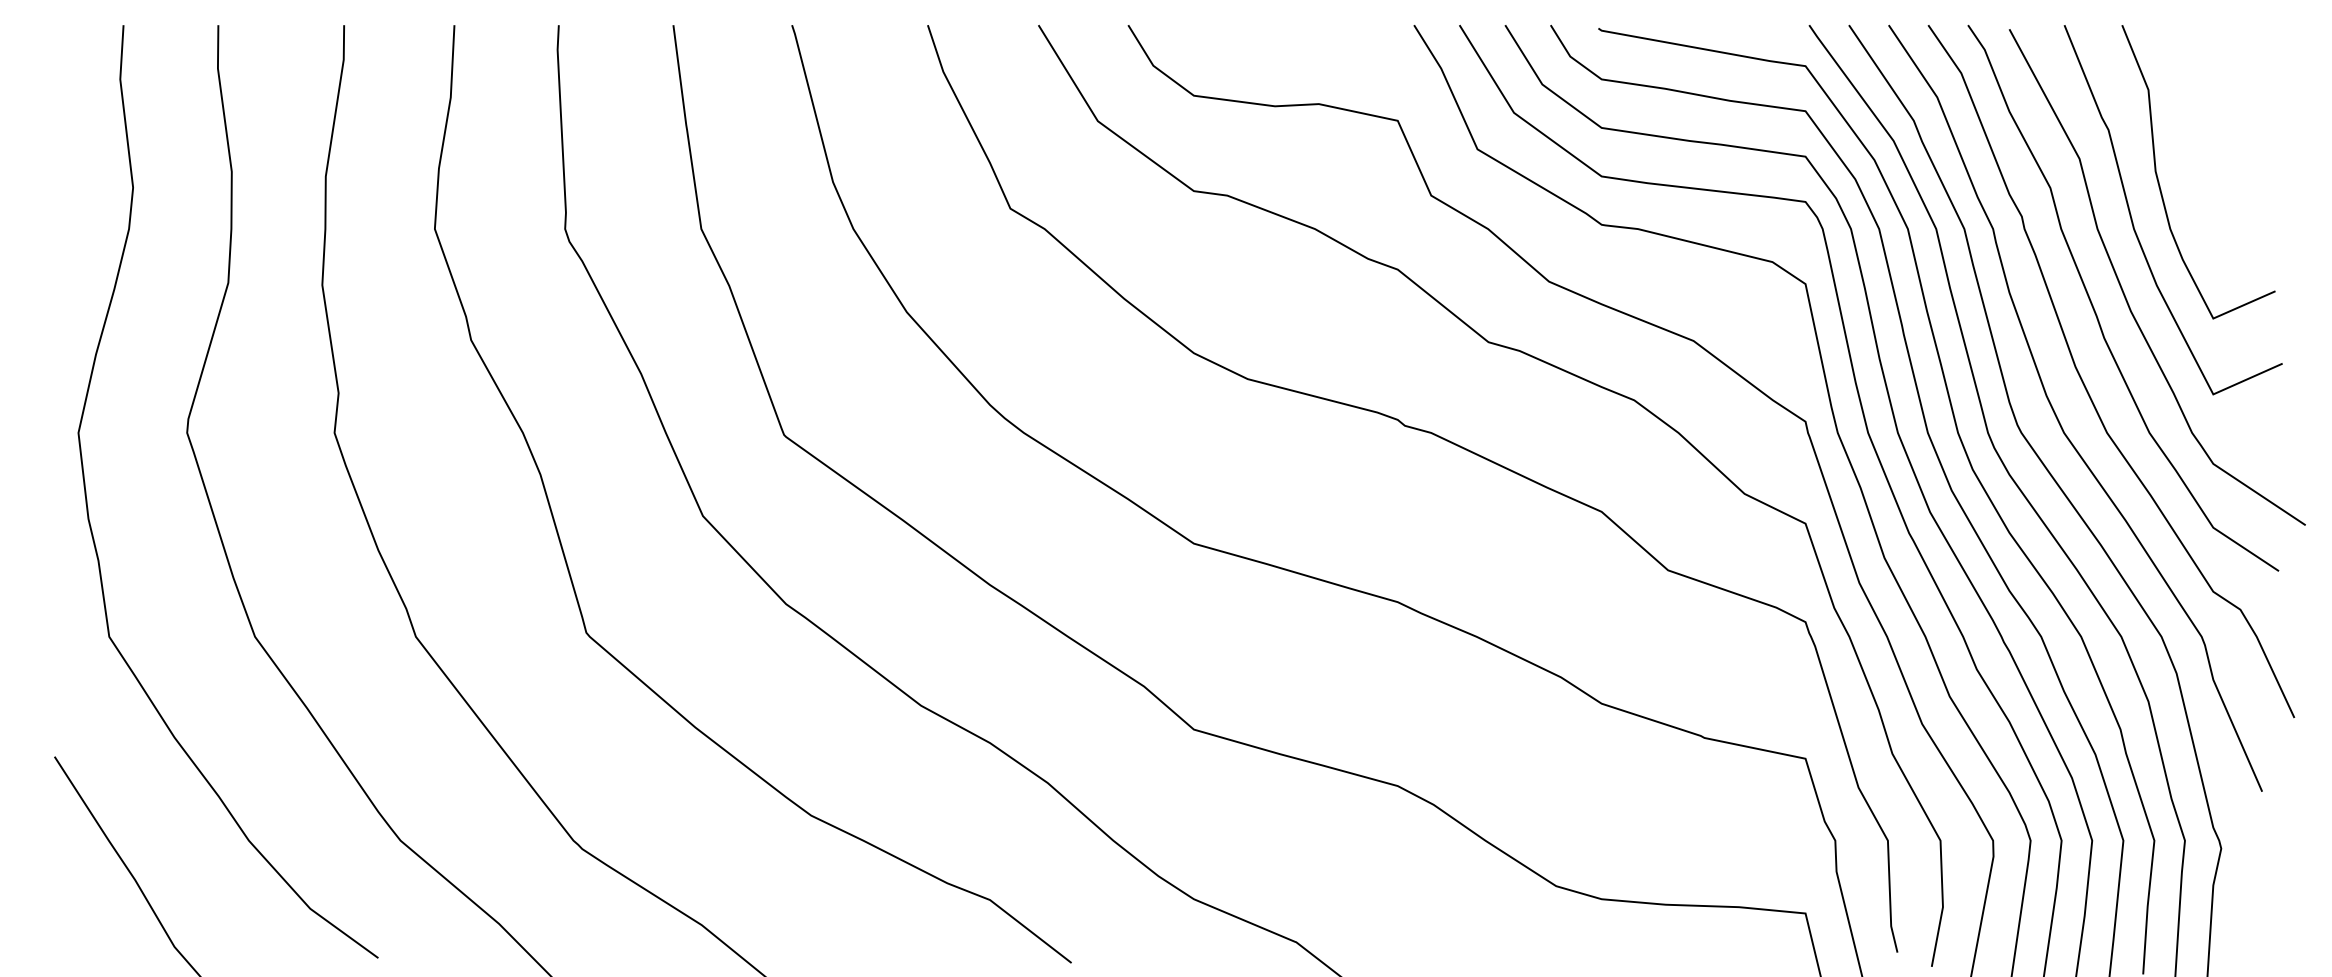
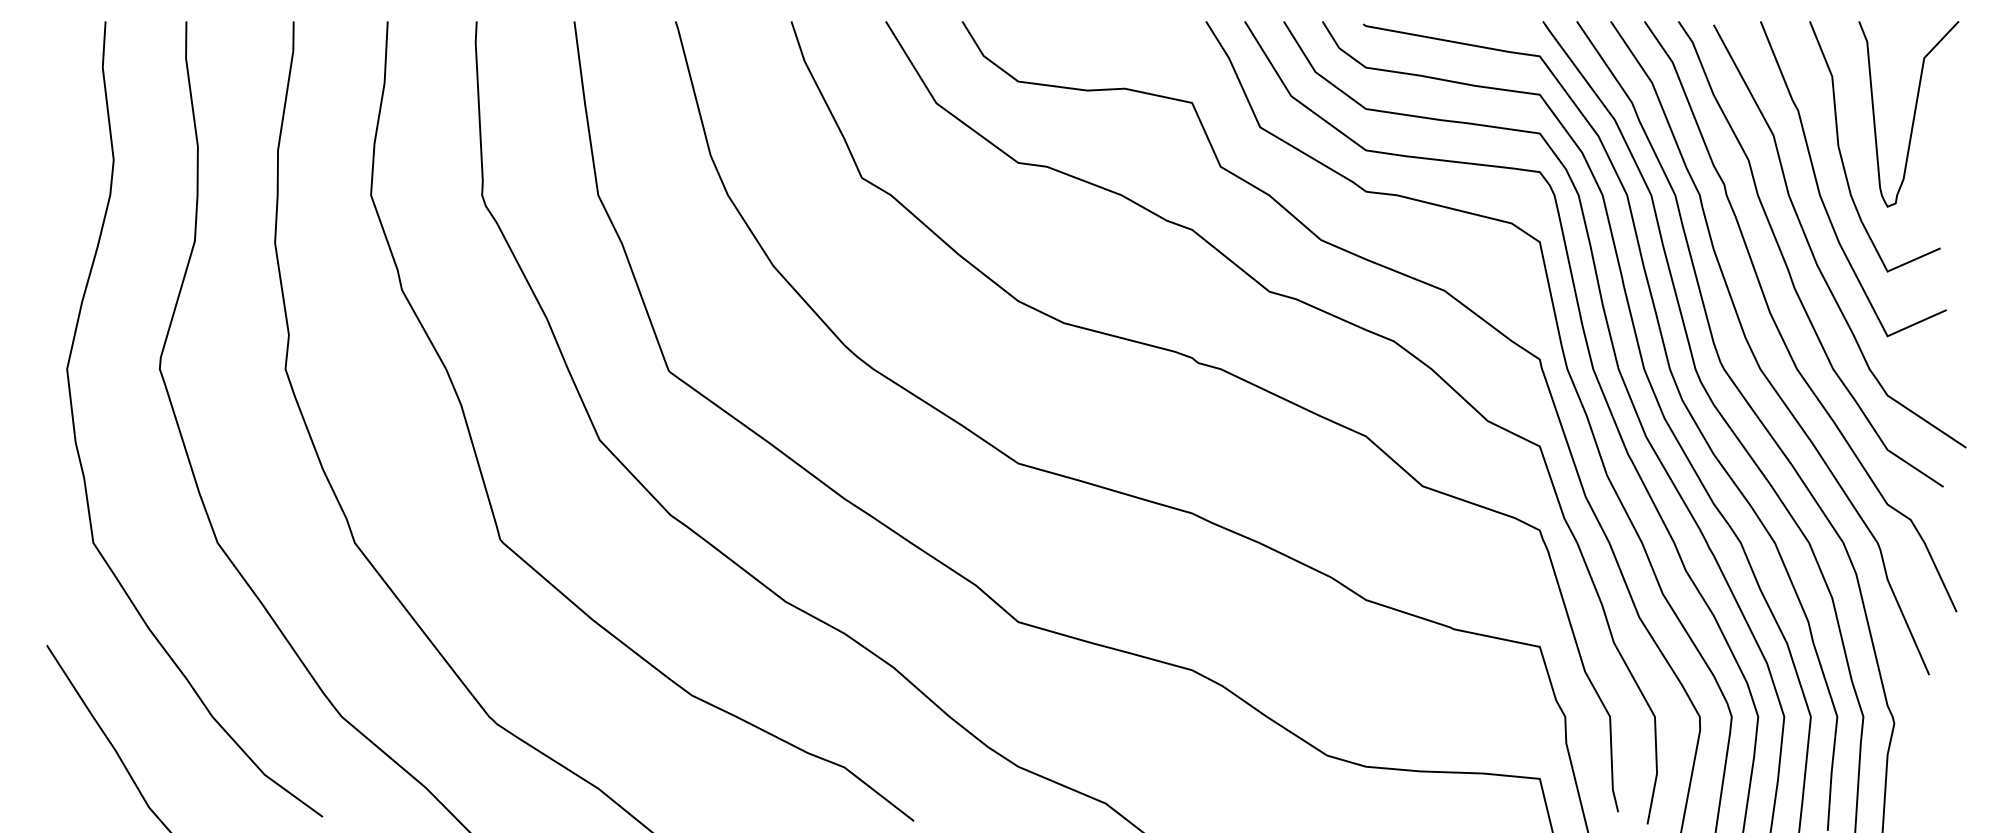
curve: (2243, 134) -> (1913, 114), added

